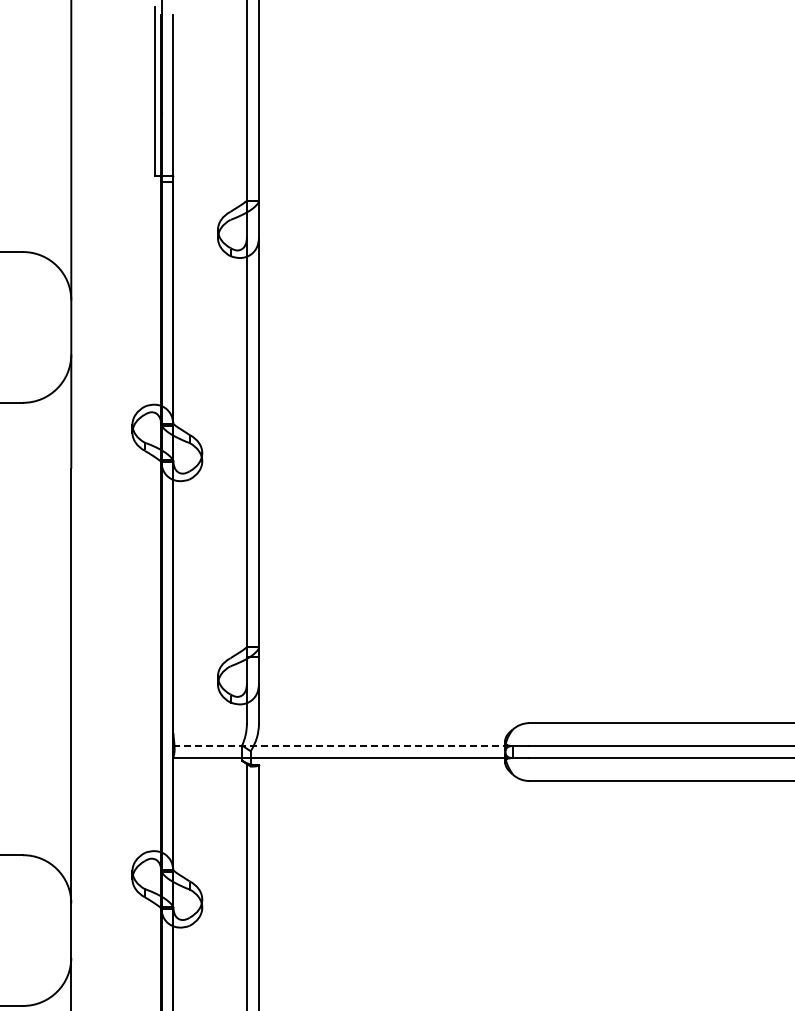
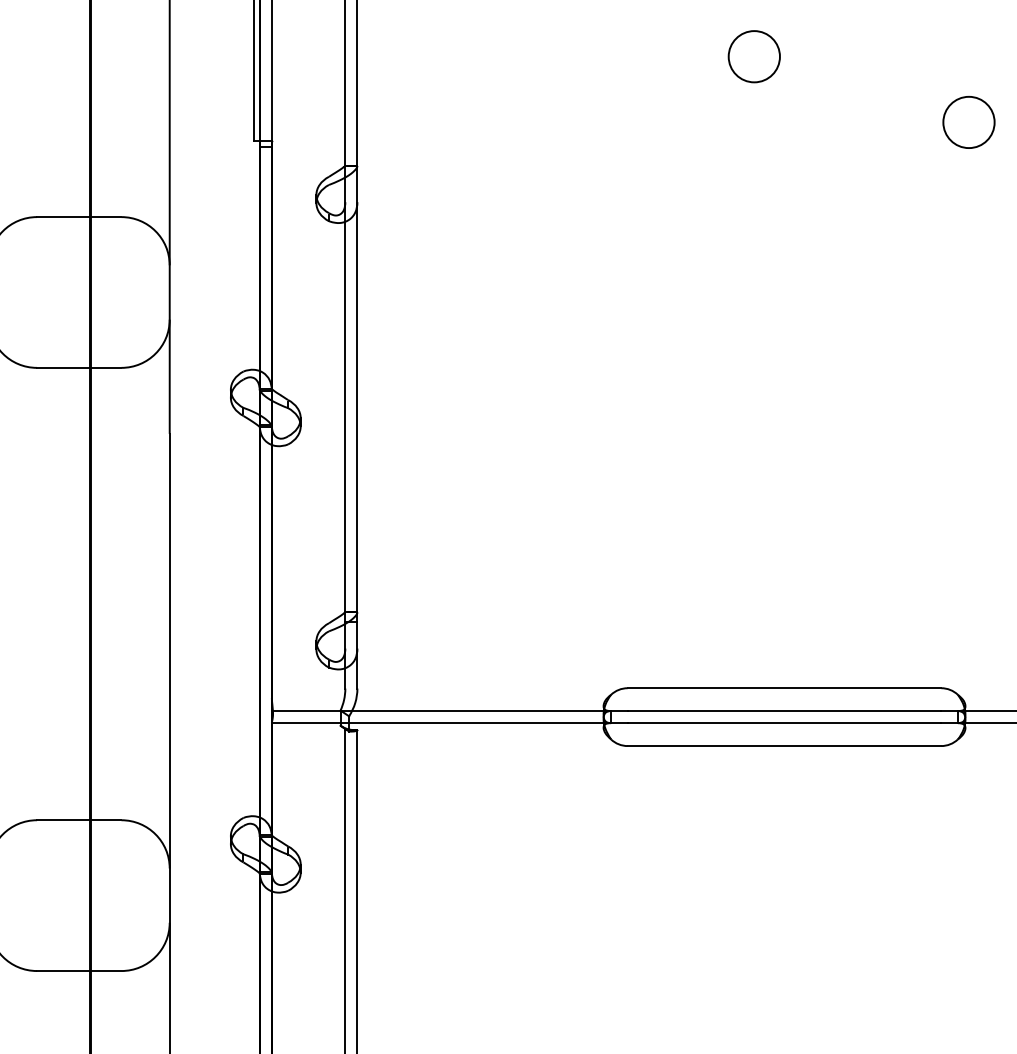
circle: (655, 91) -> (753, 56), added
line: (343, 746) -> (441, 711), dashed -> solid

